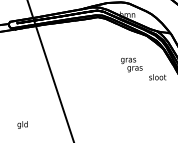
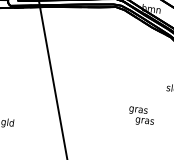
text: (131, 64) -> (141, 115), moved

